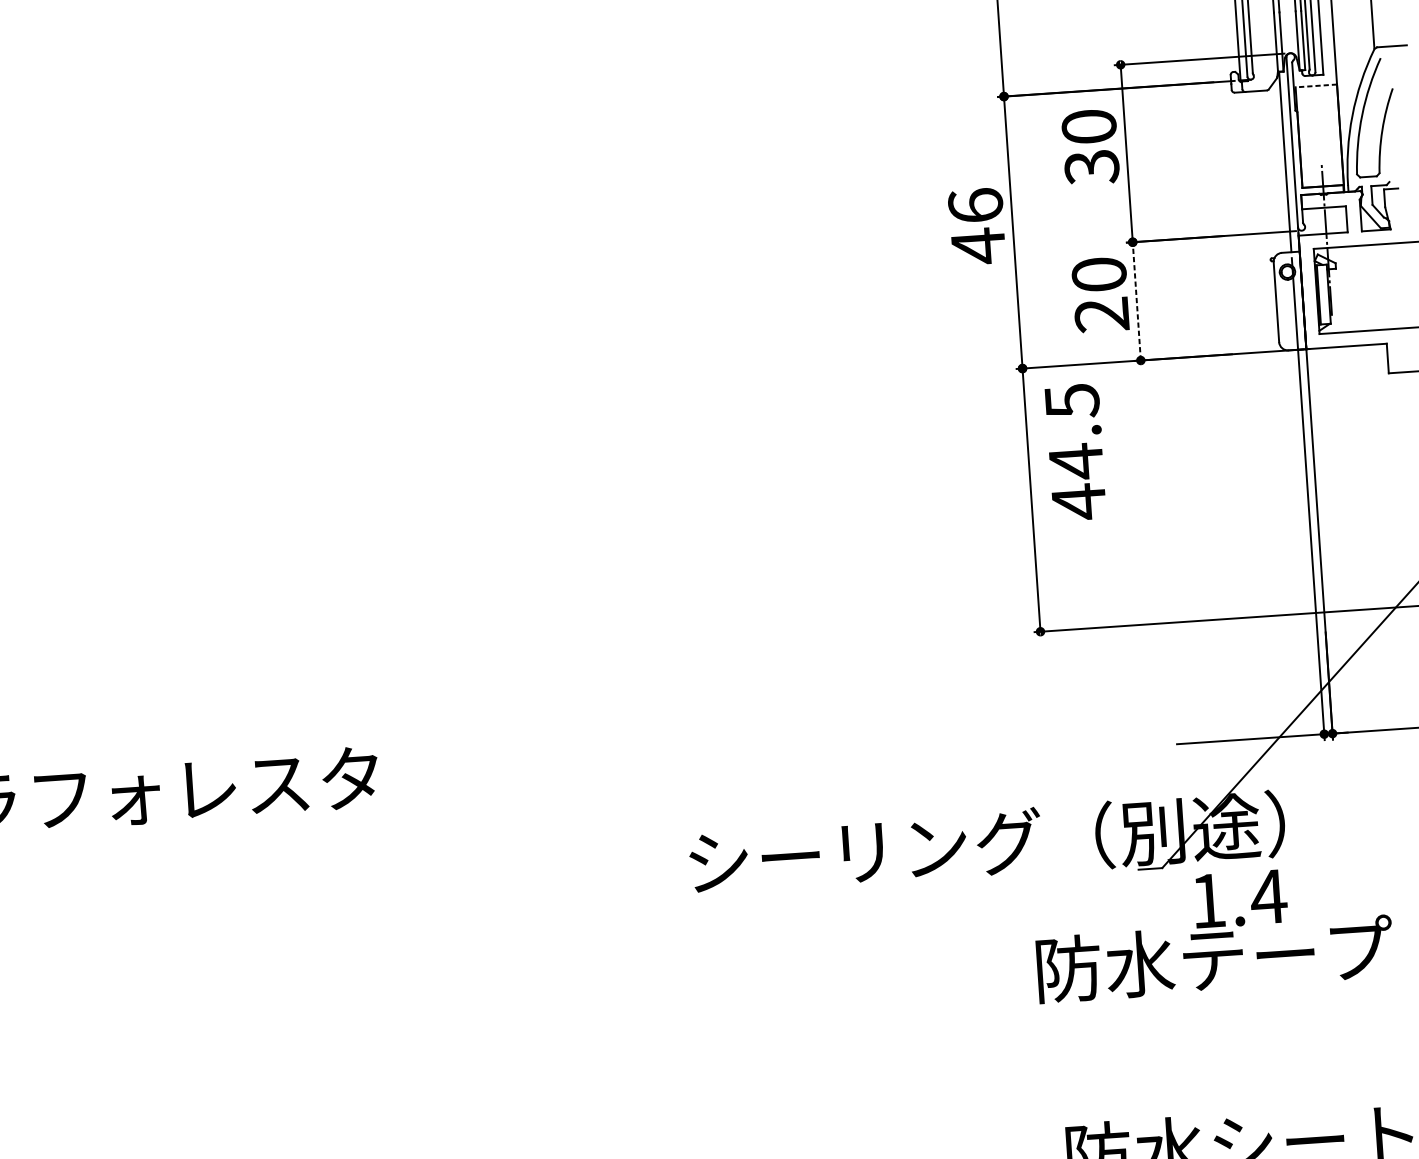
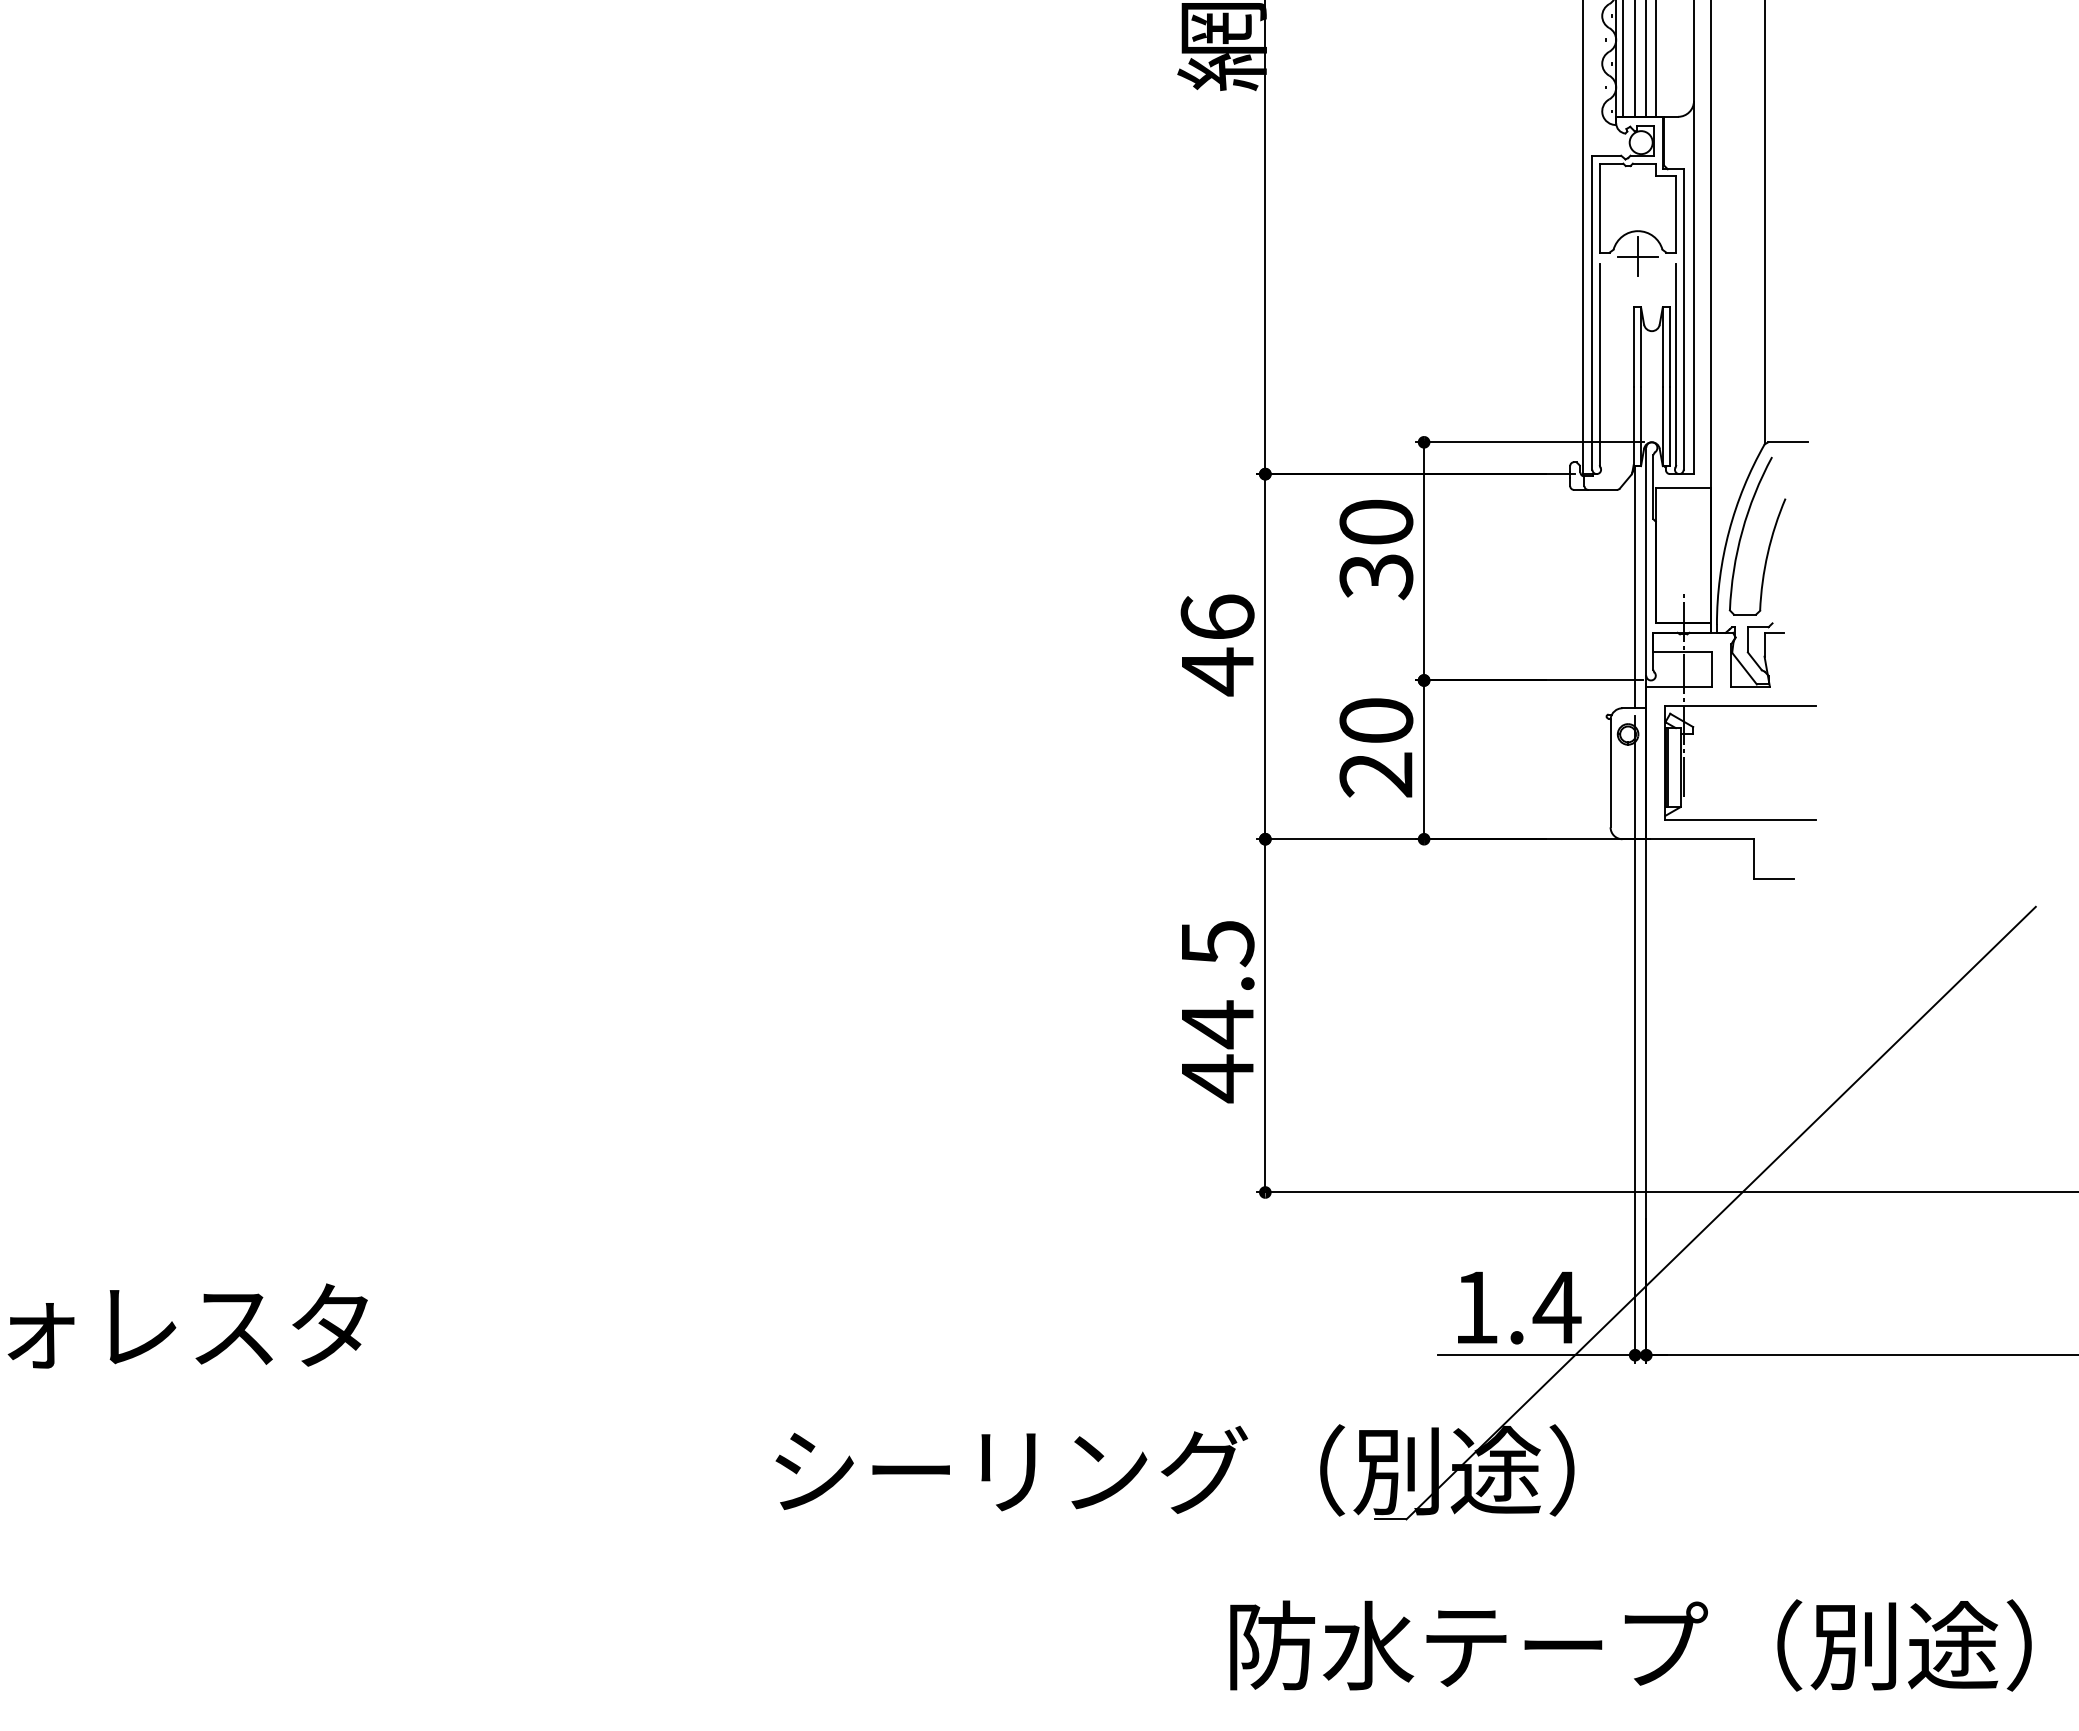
line: (1316, 86) -> (1683, 488), dashed -> solid
line: (1137, 301) -> (1424, 759), dashed -> solid
text: (1076, 452) -> (1218, 1012), moved
text: (1240, 898) -> (1519, 1307), moved

